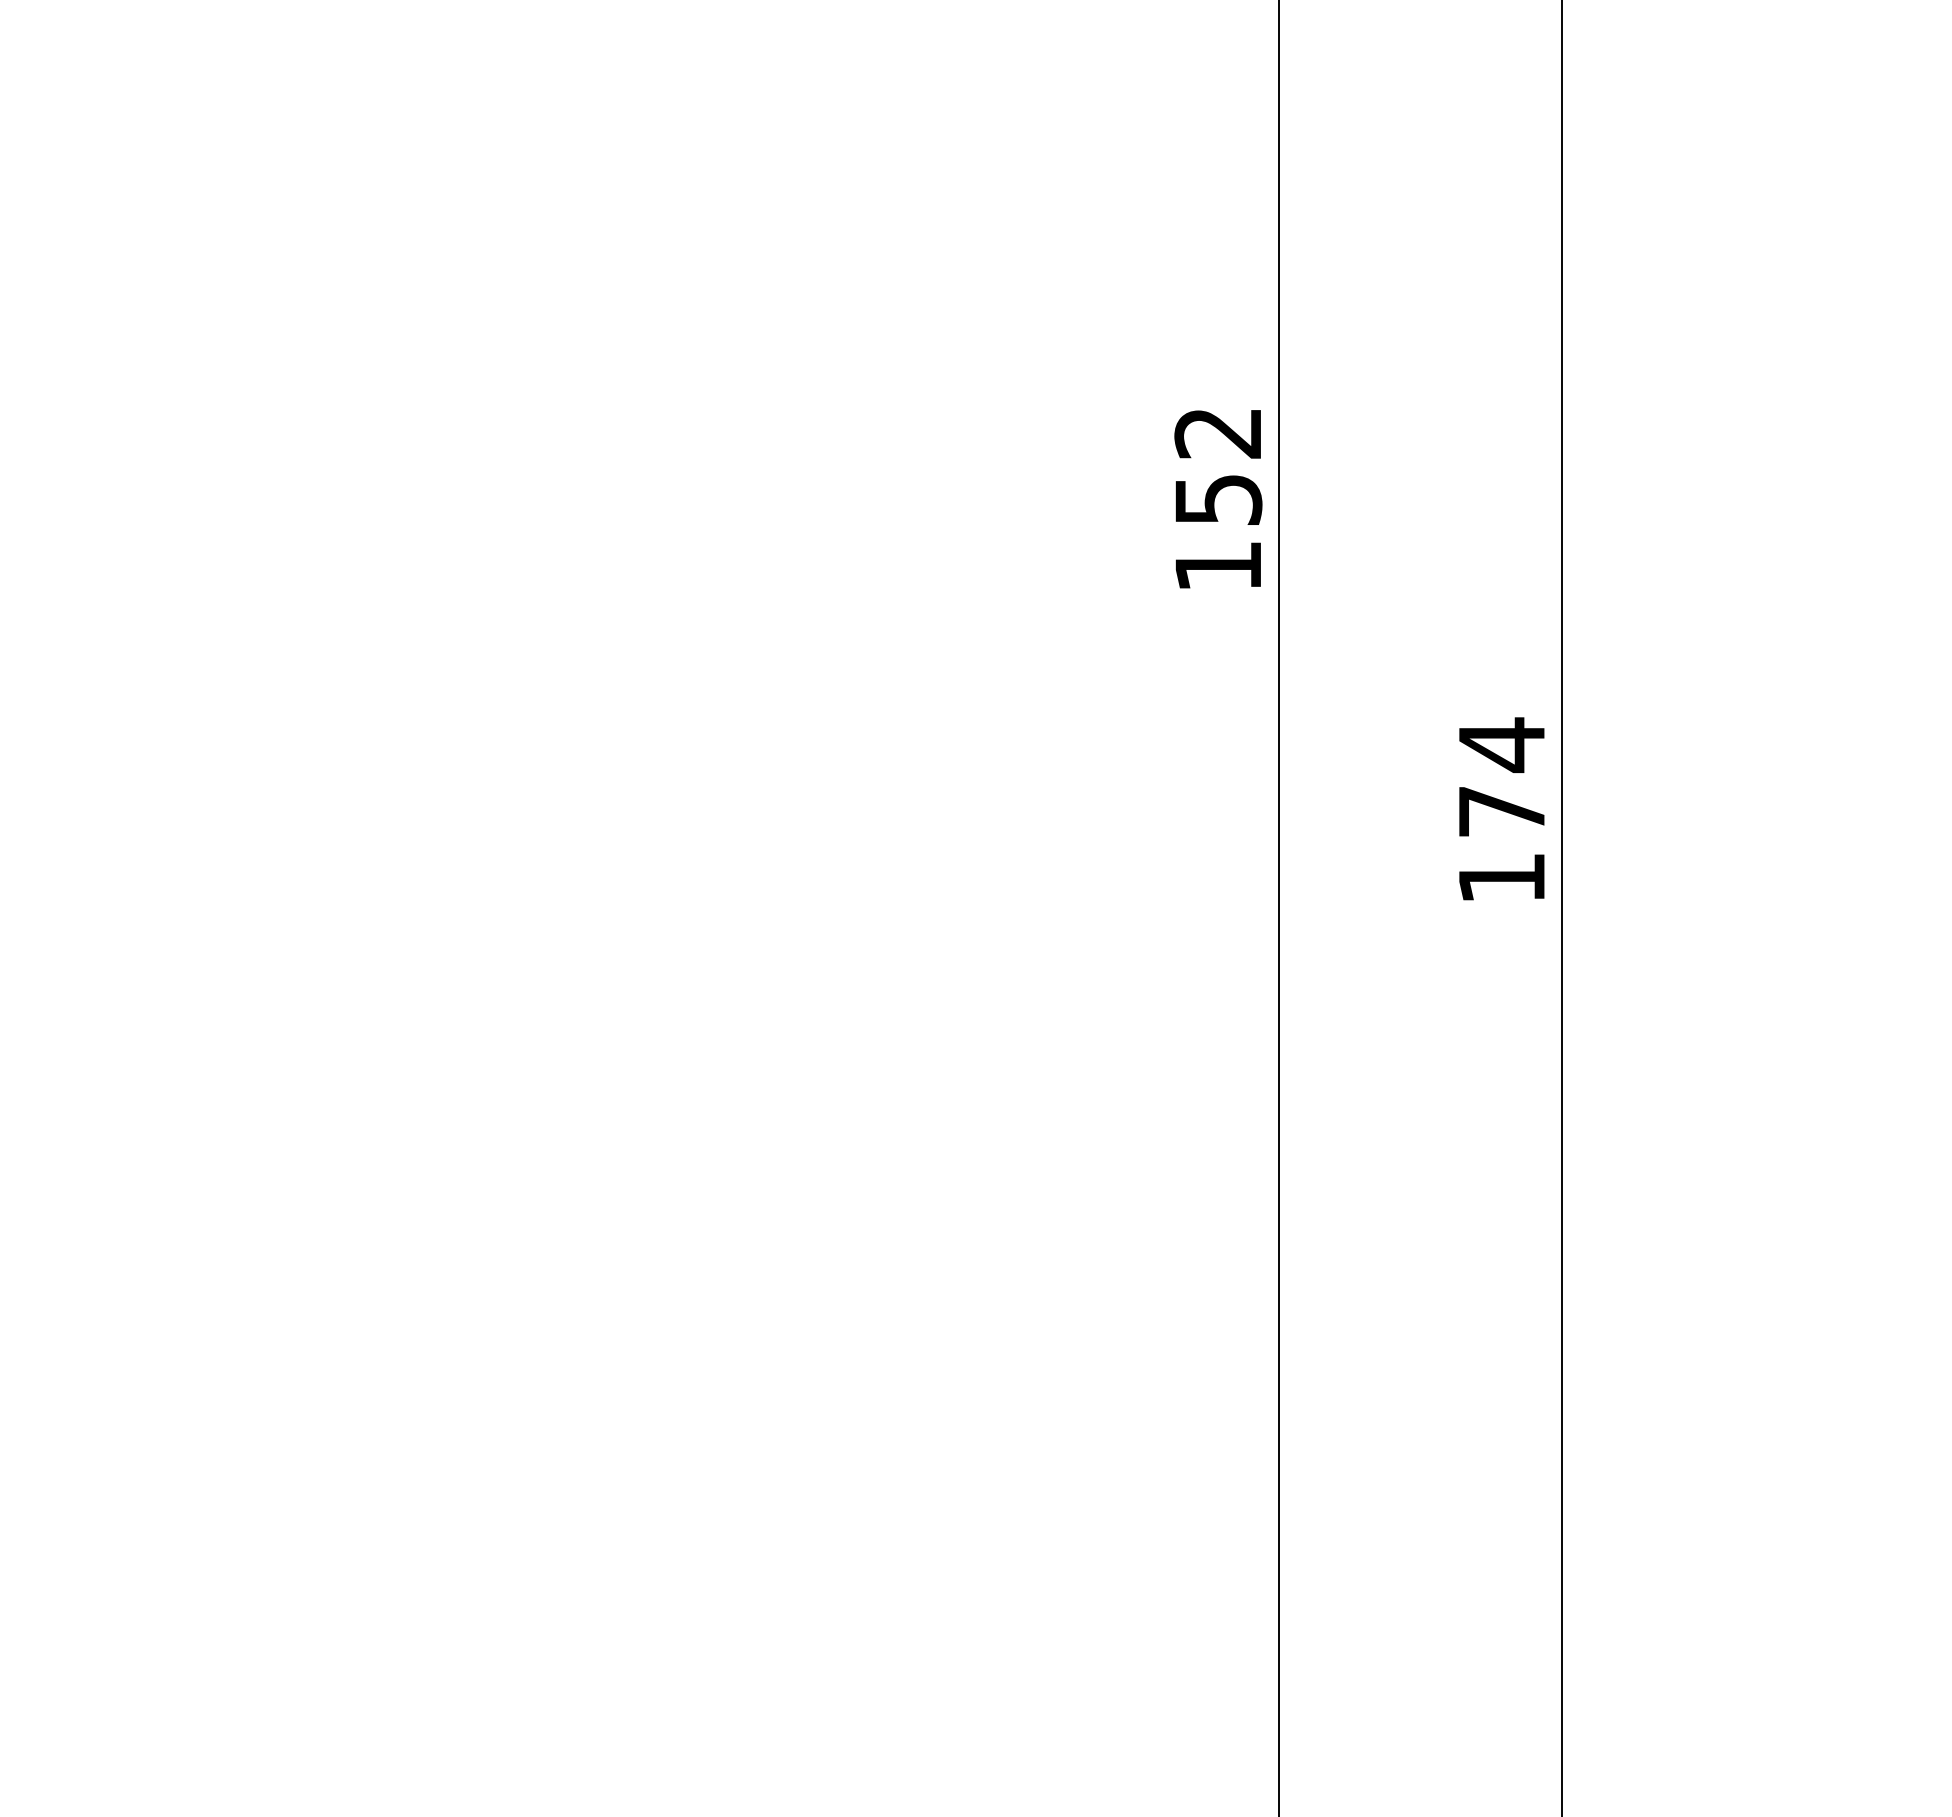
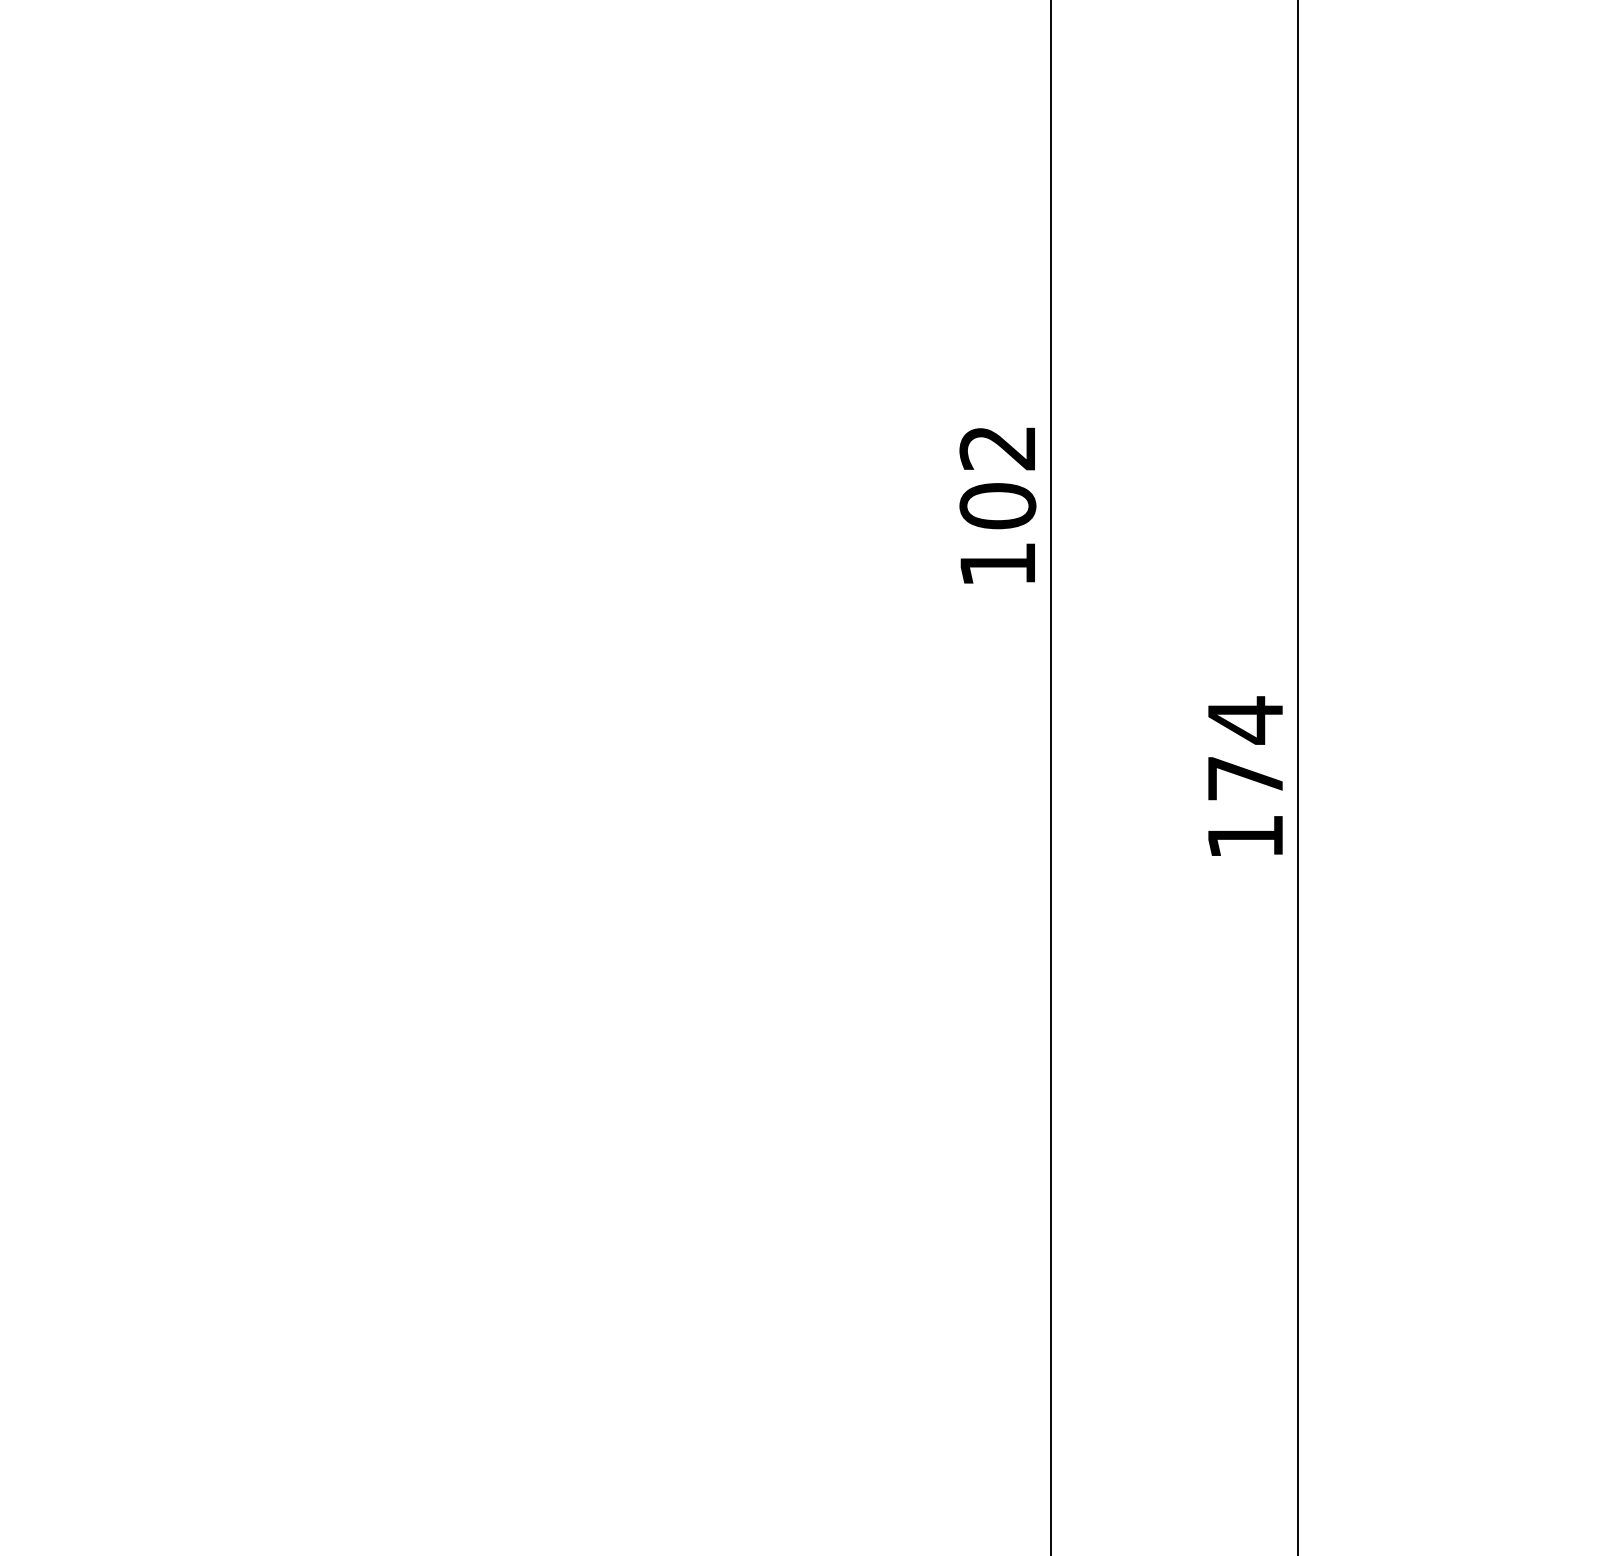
text: (1218, 499) -> (998, 505), 152 -> 102

